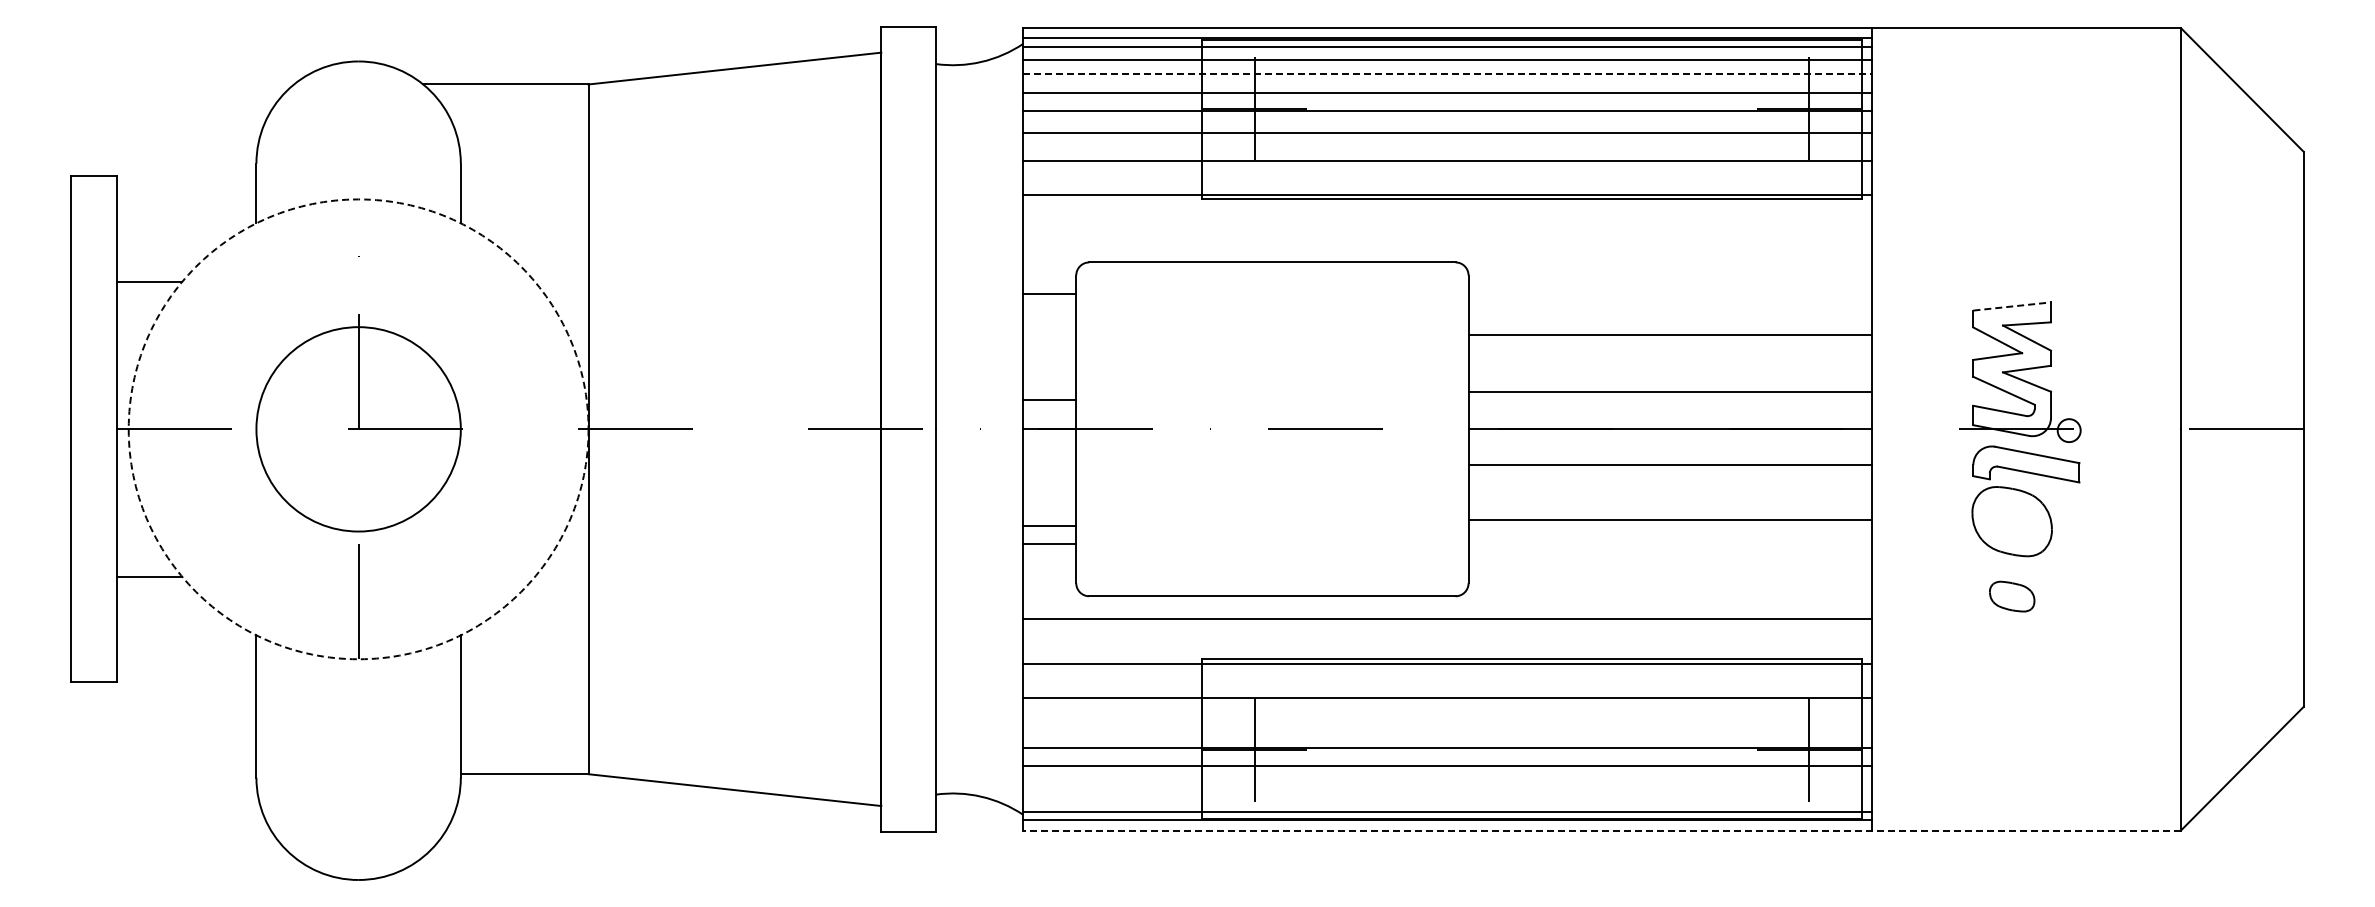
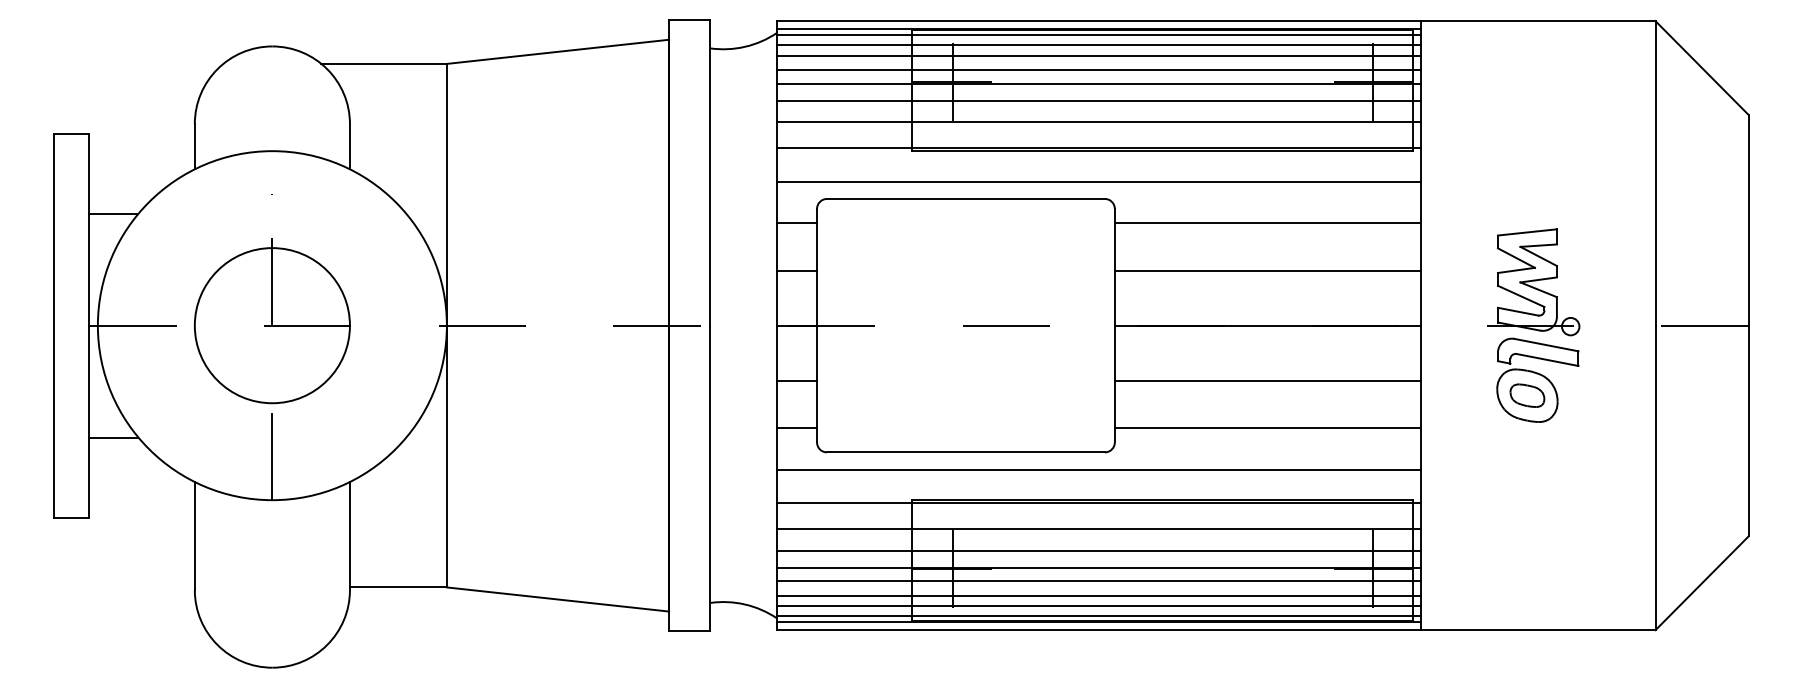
line: (1448, 73) -> (1099, 55), dashed -> solid
line: (1447, 239) -> (1098, 181), added
line: (2012, 306) -> (1527, 232), dashed -> solid
line: (1669, 335) -> (1267, 223), moved
line: (1669, 391) -> (1267, 270), moved
line: (1049, 399) -> (796, 270), moved
circle: (358, 429) -> (272, 325), dashed -> solid
line: (1669, 465) -> (1267, 381), moved
line: (1669, 520) -> (1267, 428), moved
line: (1049, 526) -> (796, 428), moved
line: (1049, 544) -> (796, 381), moved
part: (2012, 596) -> (1527, 395), moved
line: (1447, 725) -> (1098, 550), added
line: (1447, 785) -> (1098, 595), added
line: (1447, 798) -> (1098, 605), added
line: (1602, 830) -> (1216, 630), dashed -> solid

